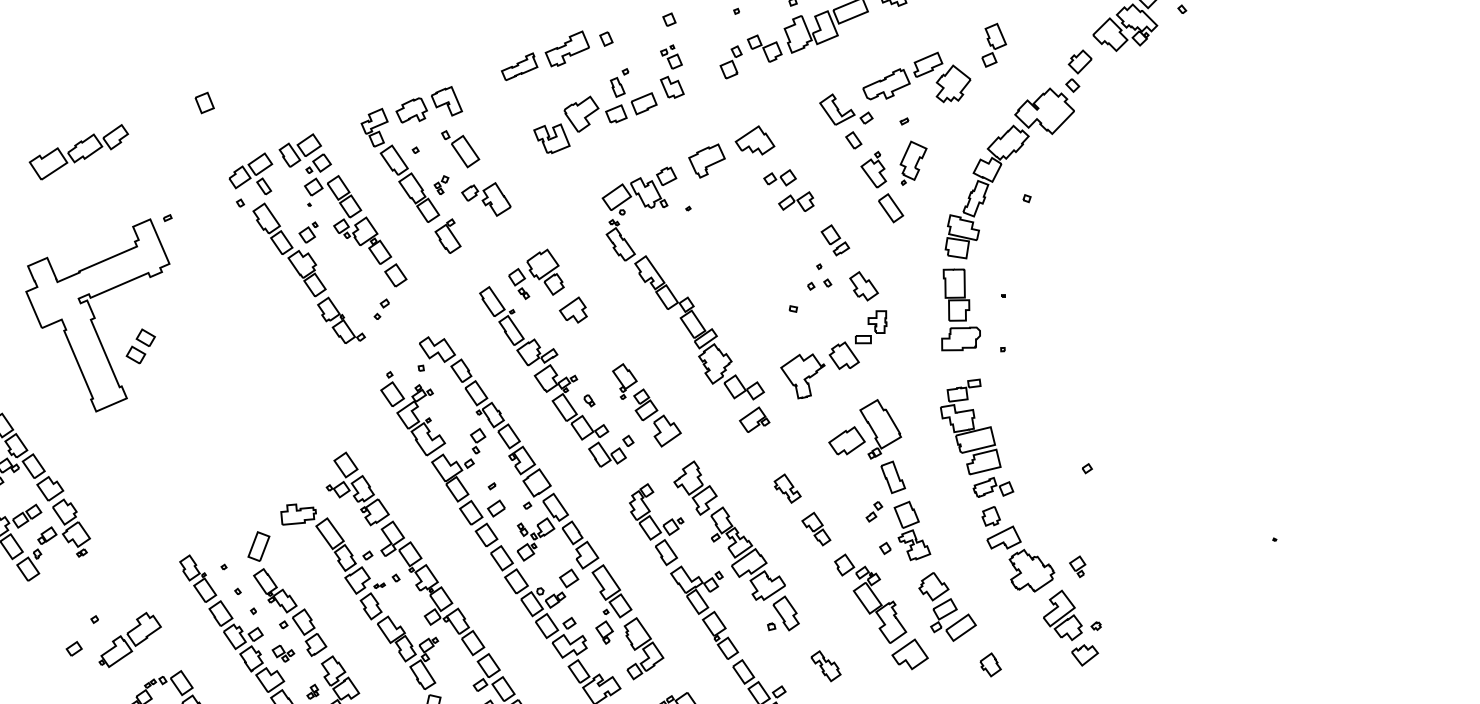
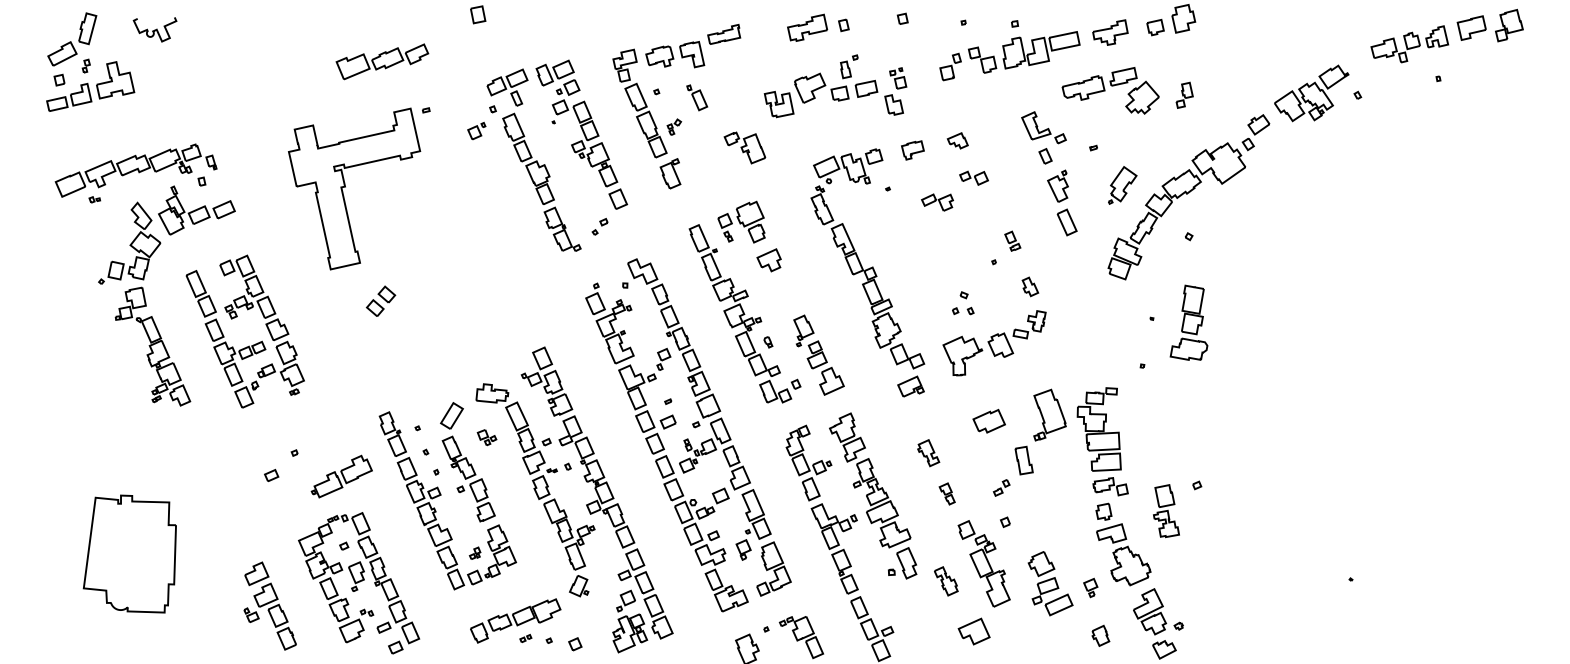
part: (992, 45) -> (1184, 95), size x0.7
part: (519, 66) -> (724, 34), moved
part: (671, 72) -> (895, 91), moved
part: (916, 82) -> (1110, 90), moved
part: (754, 141) -> (957, 140), size x0.6
part: (461, 148) -> (697, 97), size x0.7
part: (79, 152) -> (382, 61), moved
part: (707, 161) -> (912, 150), size x0.7
part: (913, 162) -> (1122, 185), moved
part: (485, 199) -> (744, 147), moved
part: (796, 203) -> (937, 202), moved
part: (308, 232) -> (476, 130), moved
part: (834, 239) -> (1012, 240), size x0.7
part: (819, 283) -> (963, 310), moved
part: (864, 285) -> (1030, 286), size x0.7
part: (954, 309) -> (1188, 322), moved
part: (140, 345) -> (380, 300), moved
part: (880, 427) -> (1049, 414), moved
part: (815, 529) -> (946, 493), size x0.7
part: (911, 531) -> (1166, 511), moved
part: (1077, 566) -> (1090, 587), moved
part: (128, 639) -> (341, 476), moved
part: (283, 653) -> (486, 437), moved
part: (909, 655) -> (973, 631), moved
part: (990, 664) -> (1100, 635), moved
part: (826, 666) -> (946, 581), moved

